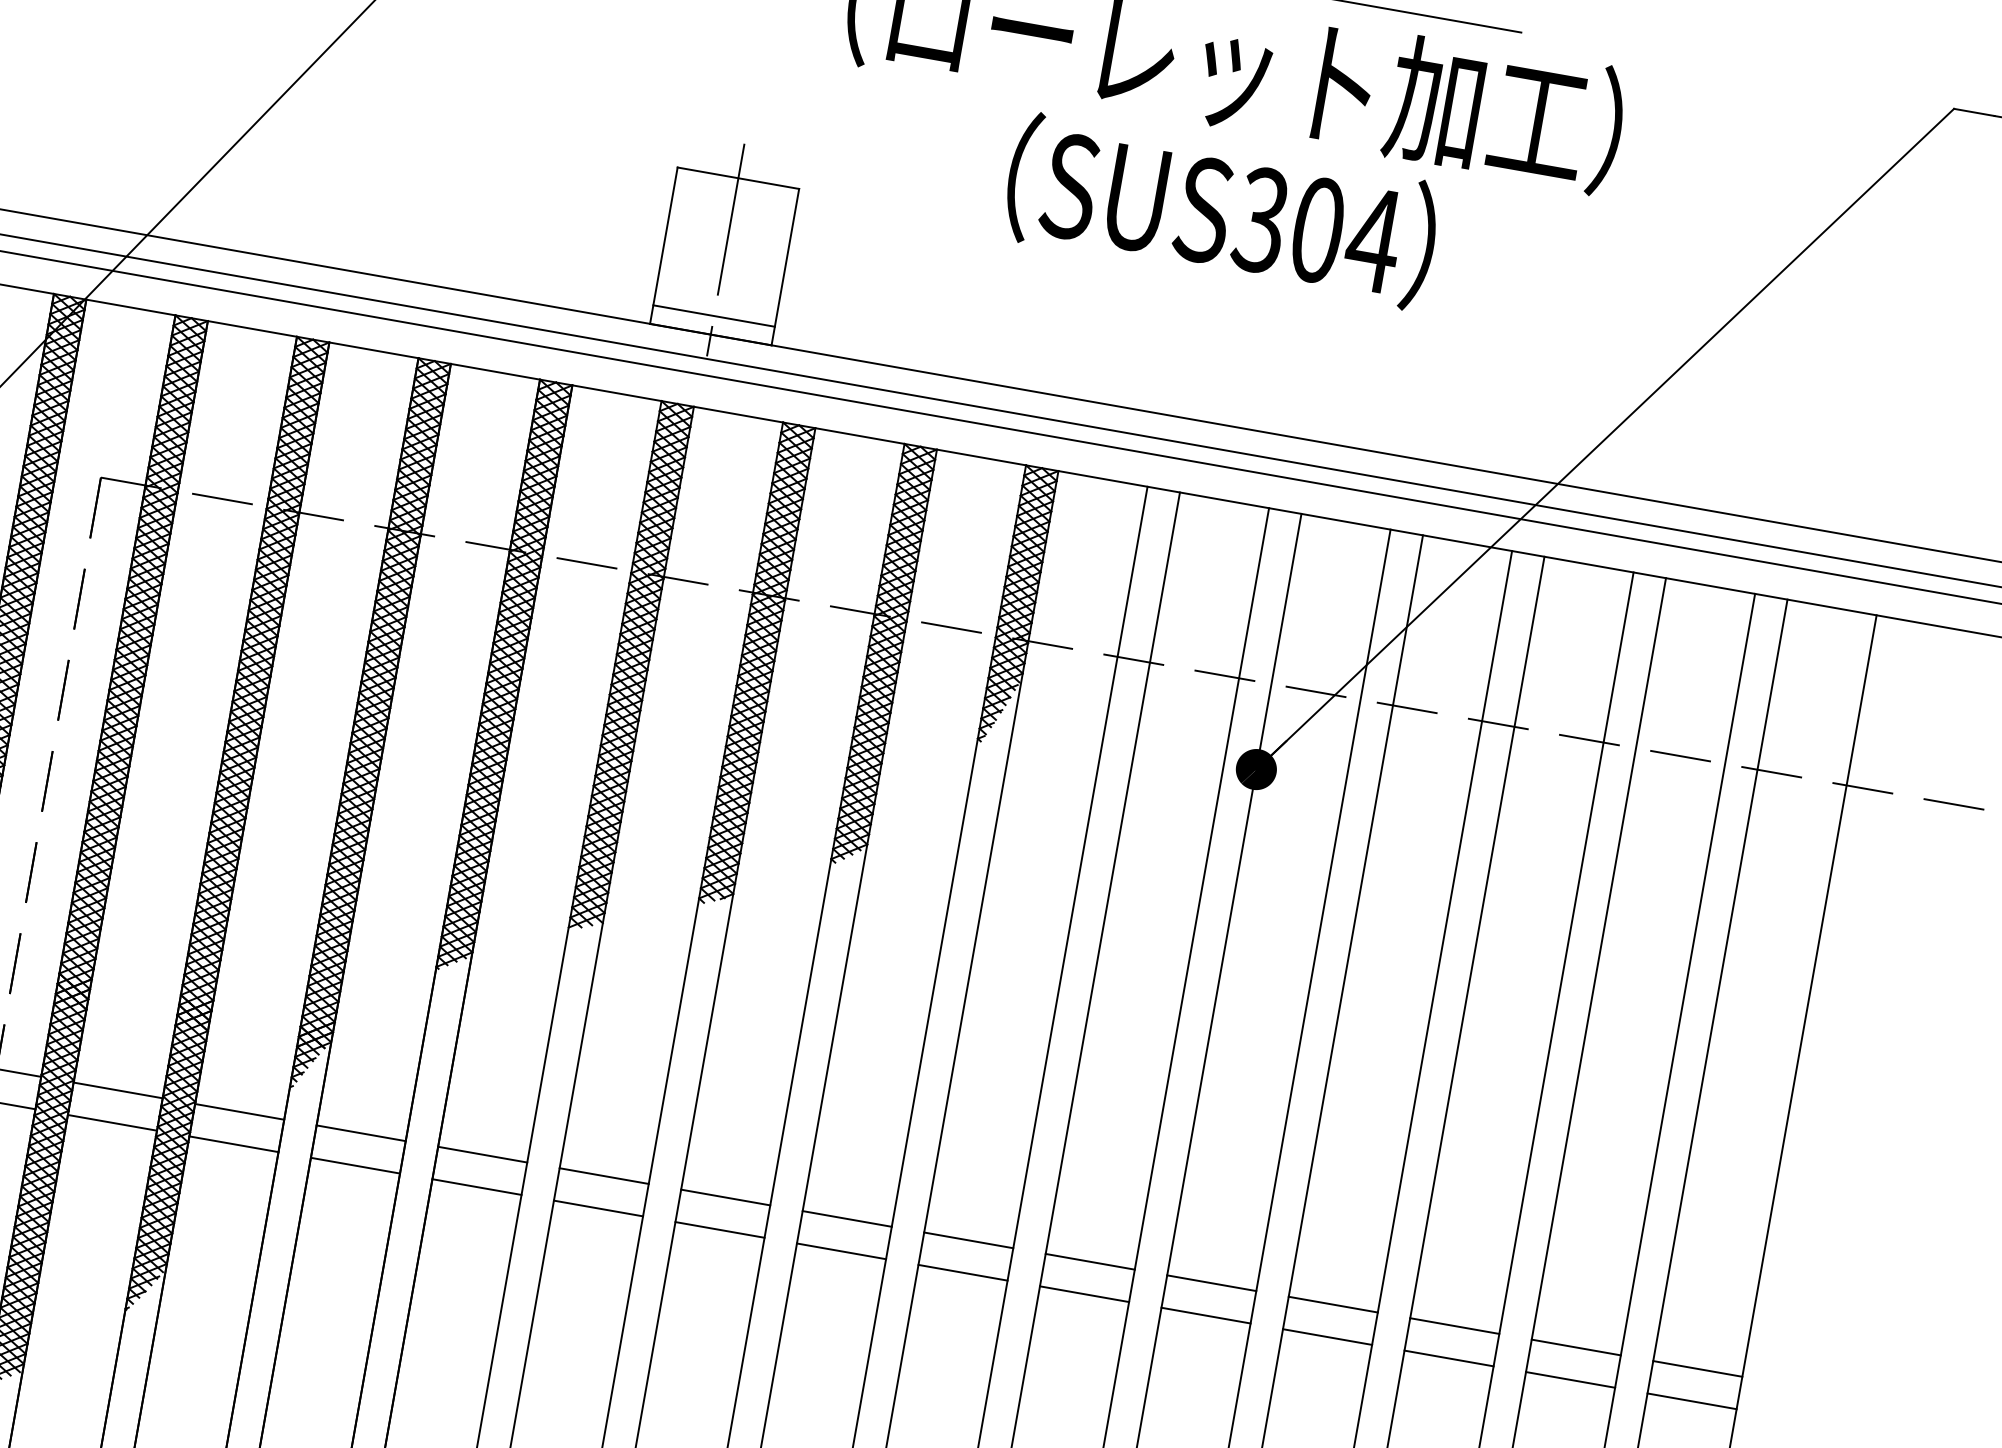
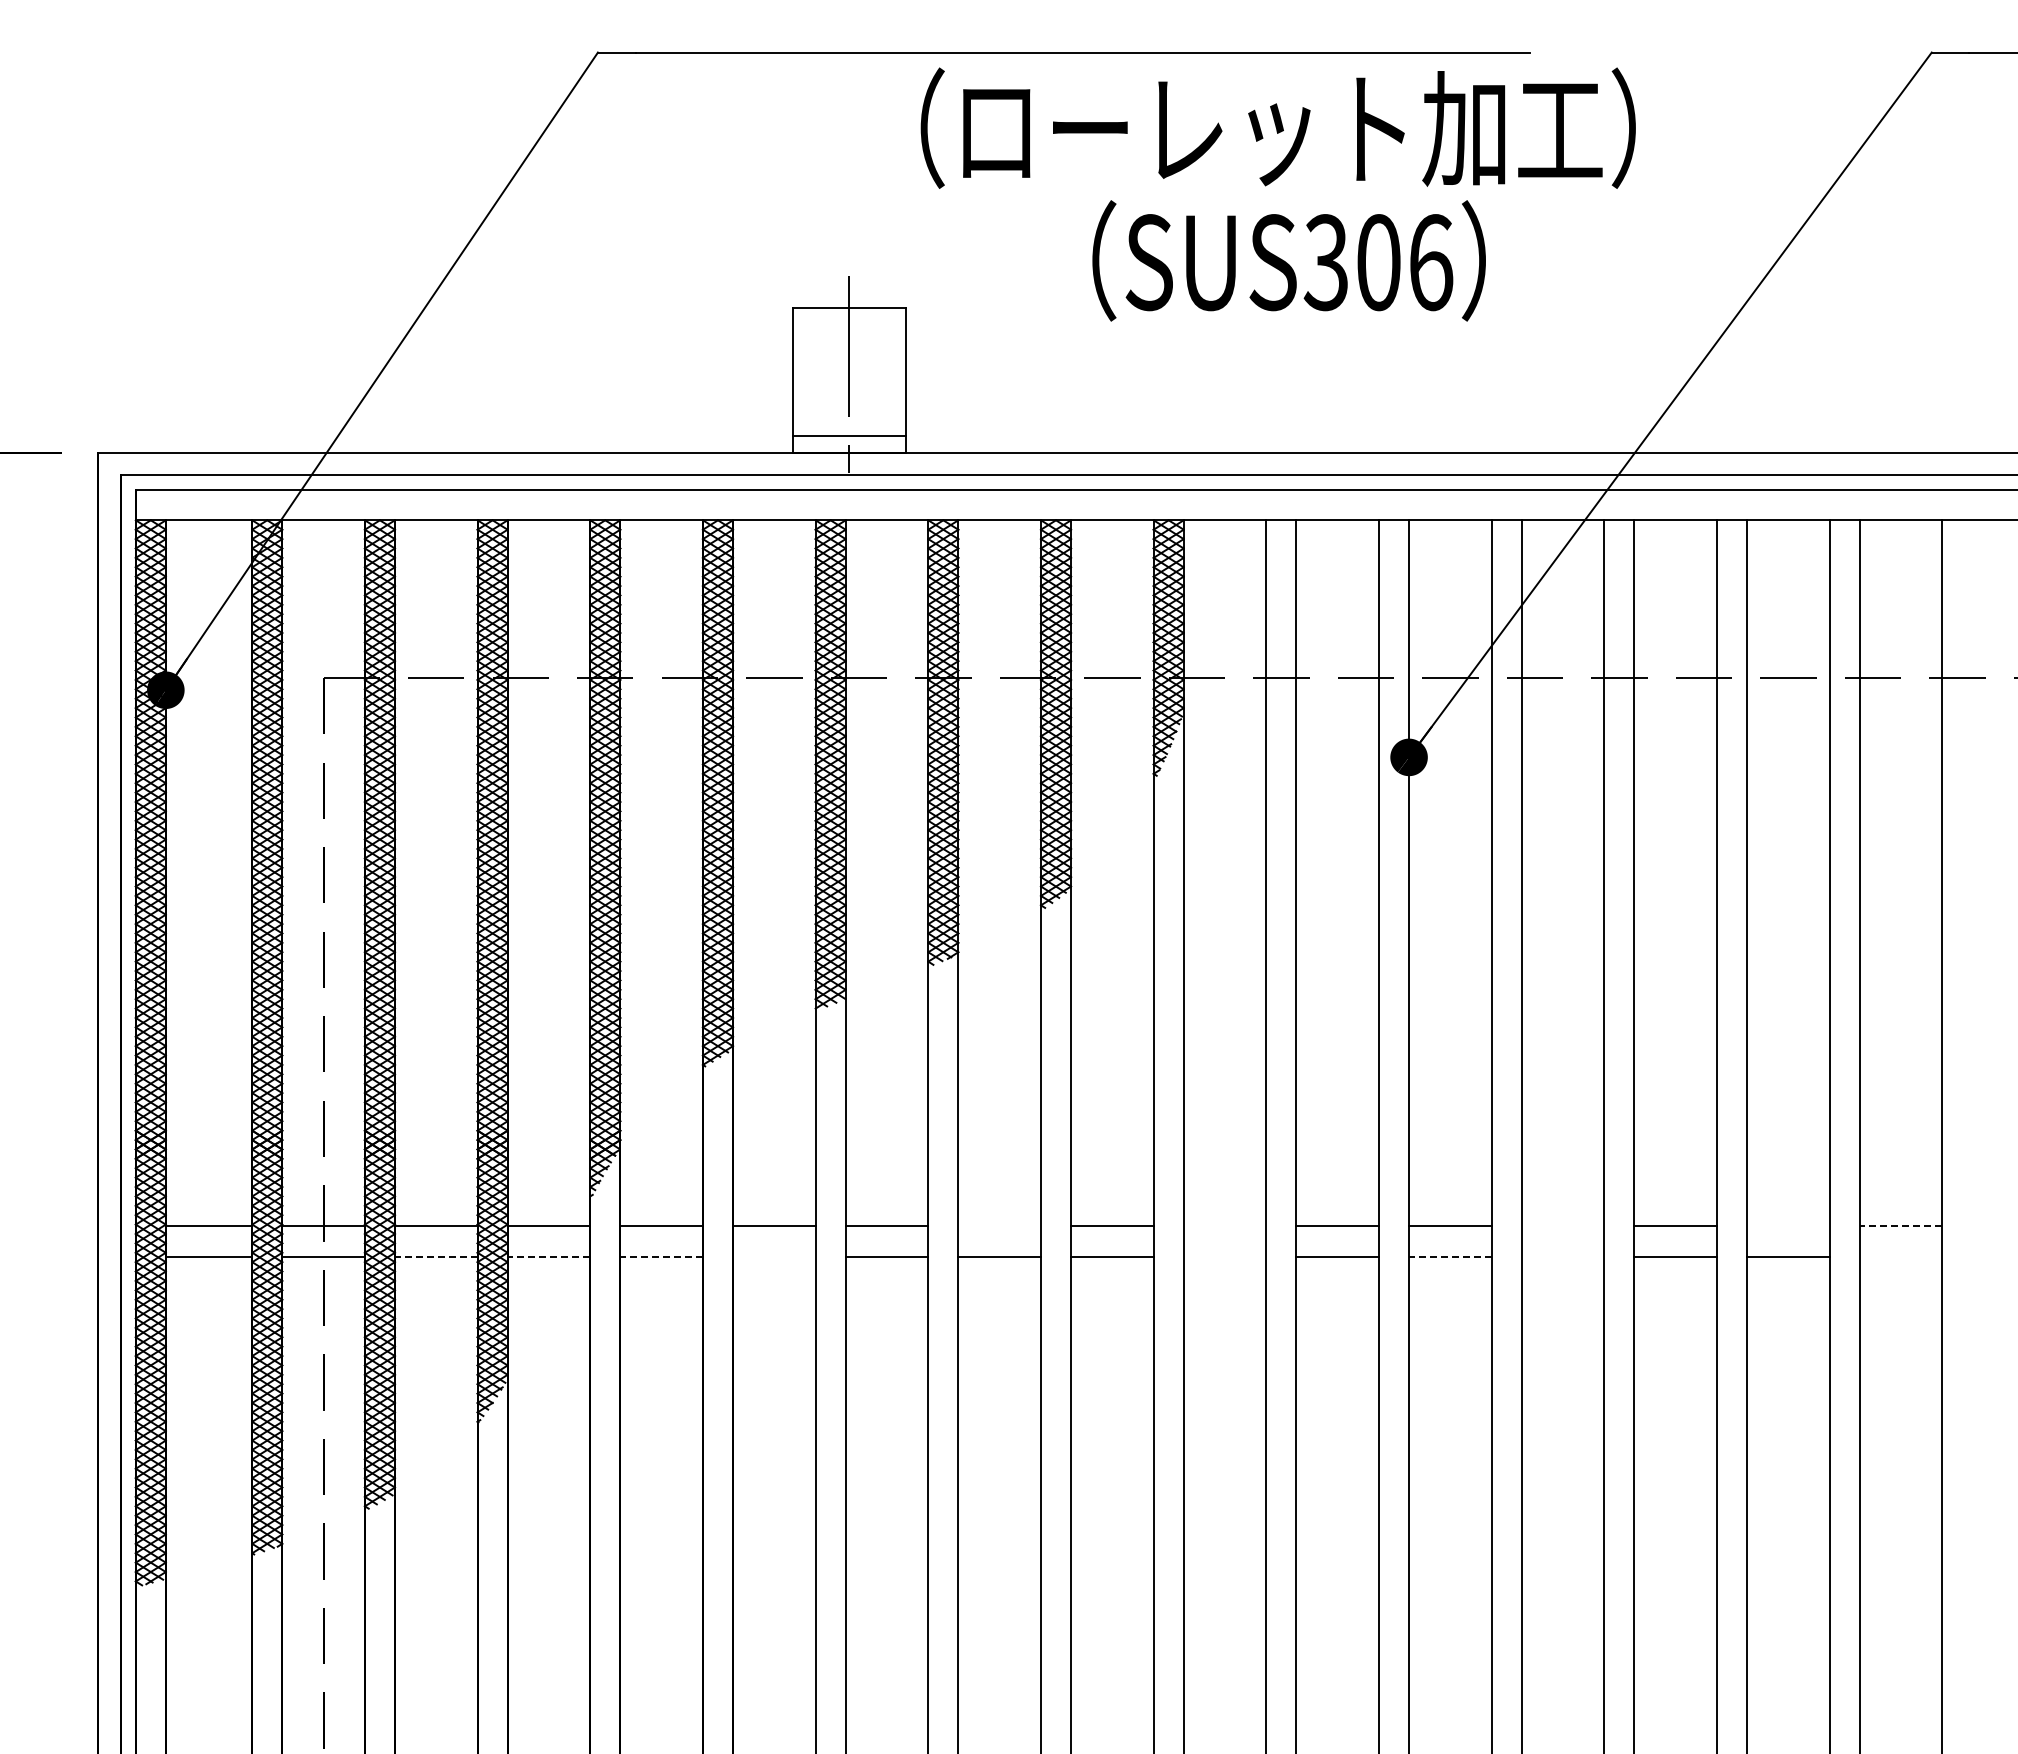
text: (1373, 239) -> (1430, 262), SUS304 -> SUS306
line: (111, 1122) -> (435, 1256), solid -> dashed
line: (233, 1144) -> (548, 1256), solid -> dashed
line: (355, 1165) -> (661, 1256), solid -> dashed
line: (477, 1187) -> (774, 1256), removed
line: (725, 1197) -> (999, 1226), removed
line: (968, 1240) -> (1224, 1226), removed
line: (962, 1272) -> (1224, 1256), removed
line: (1332, 1304) -> (1562, 1226), removed
line: (1205, 1315) -> (1449, 1256), solid -> dashed
line: (1326, 1336) -> (1562, 1256), removed
line: (1576, 1347) -> (1788, 1226), removed
line: (1697, 1368) -> (1900, 1226), solid -> dashed
line: (1691, 1401) -> (1900, 1256), removed

